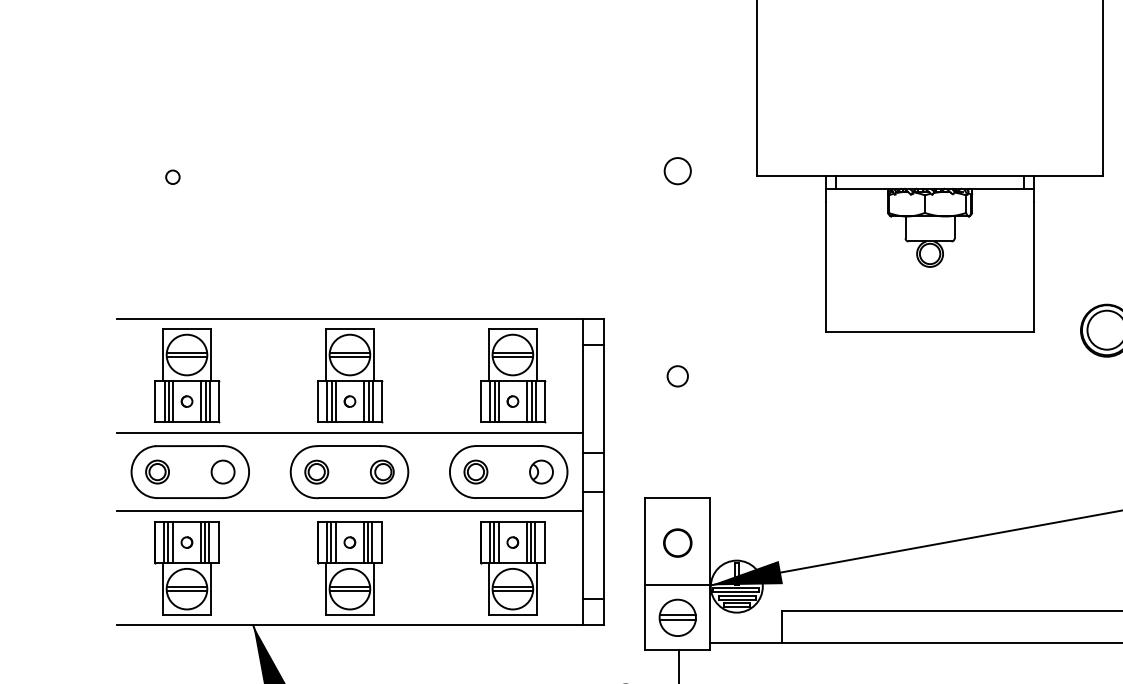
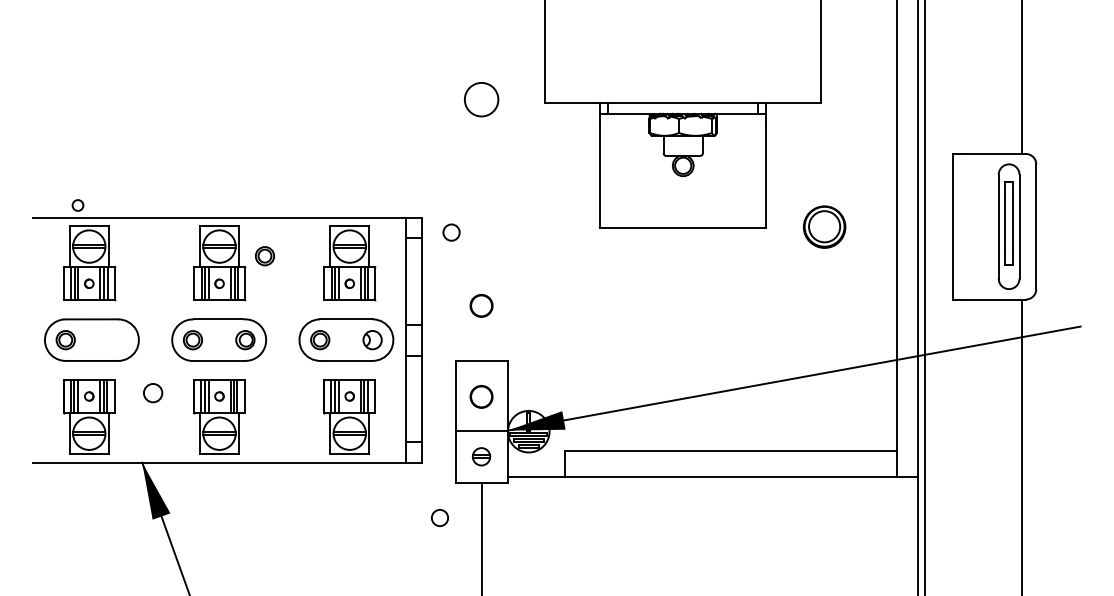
circle: (677, 171) -> (481, 99), size x1.6
circle: (172, 177) -> (77, 205), moved
part: (406, 367) -> (264, 256), added
circle: (677, 376) -> (451, 232), moved
circle: (677, 428) -> (481, 305), added
line: (349, 432) -> (219, 308), removed
circle: (223, 472) -> (153, 393), moved
line: (349, 511) -> (219, 371), removed
part: (677, 617) -> (481, 456), size x0.6

